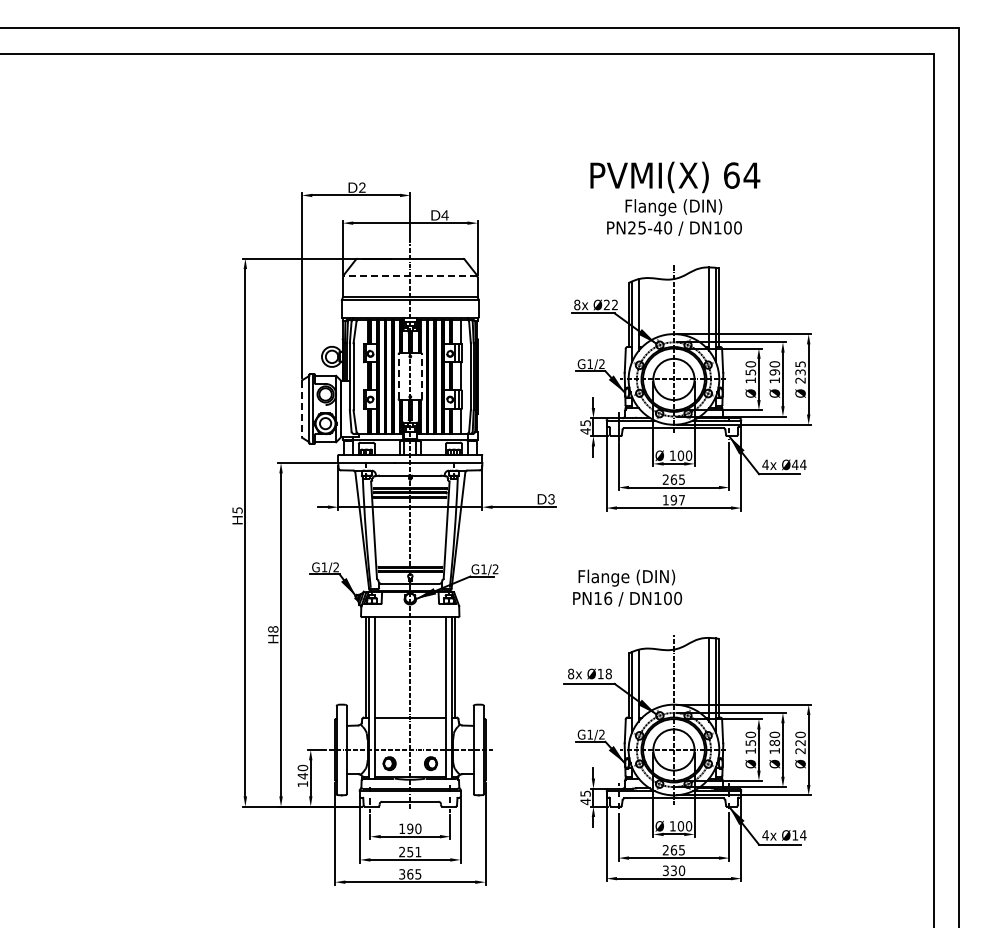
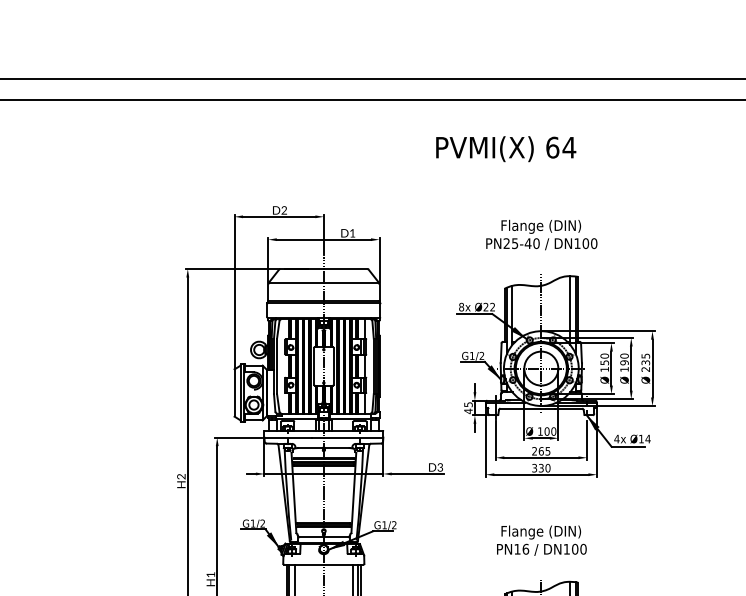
text: (675, 177) -> (506, 149), moved
text: (444, 215) -> (352, 233), D4 -> D1
line: (410, 276) -> (324, 283), dashed -> solid
line: (398, 376) -> (314, 366), dashed -> solid
line: (422, 376) -> (333, 366), dashed -> solid
line: (302, 409) -> (234, 393), dashed -> solid
text: (795, 464) -> (641, 438), Ø44 -> Ø14
text: (673, 500) -> (540, 468), 197 -> 330
text: (237, 510) -> (181, 476), H5 -> H2
text: (627, 587) -> (541, 540), moved
text: (273, 629) -> (211, 574), H8 -> H1

